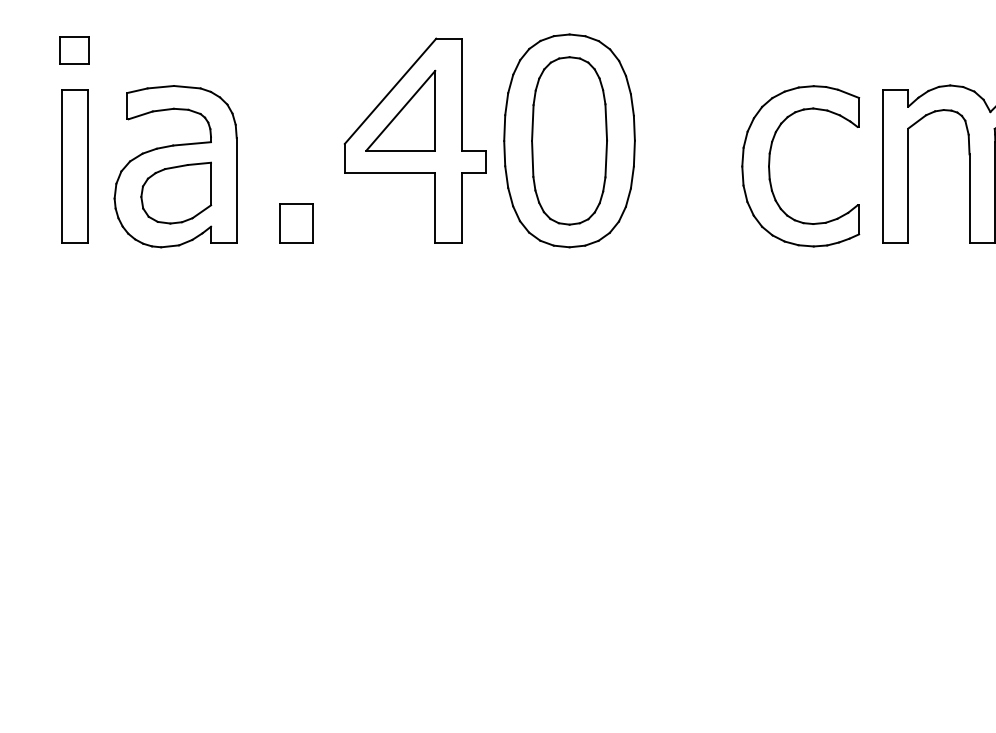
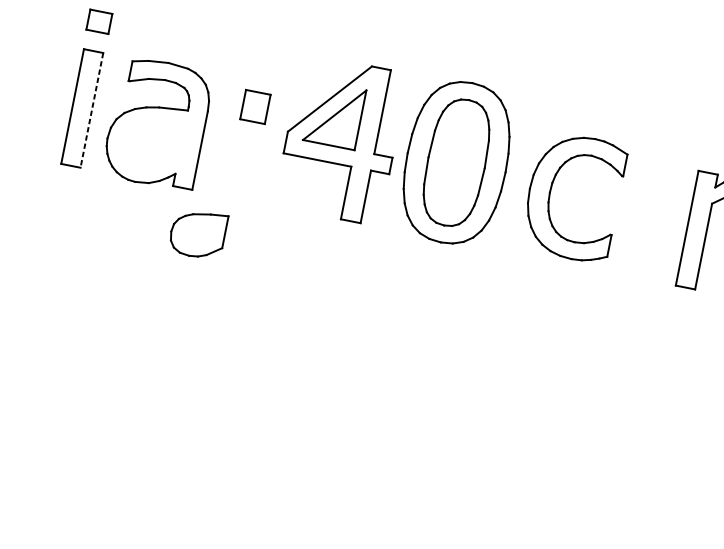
part: (770, 163) -> (551, 190), moved
line: (87, 166) -> (91, 110), solid -> dashed
part: (176, 192) -> (198, 233), moved
part: (296, 223) -> (255, 107), moved

